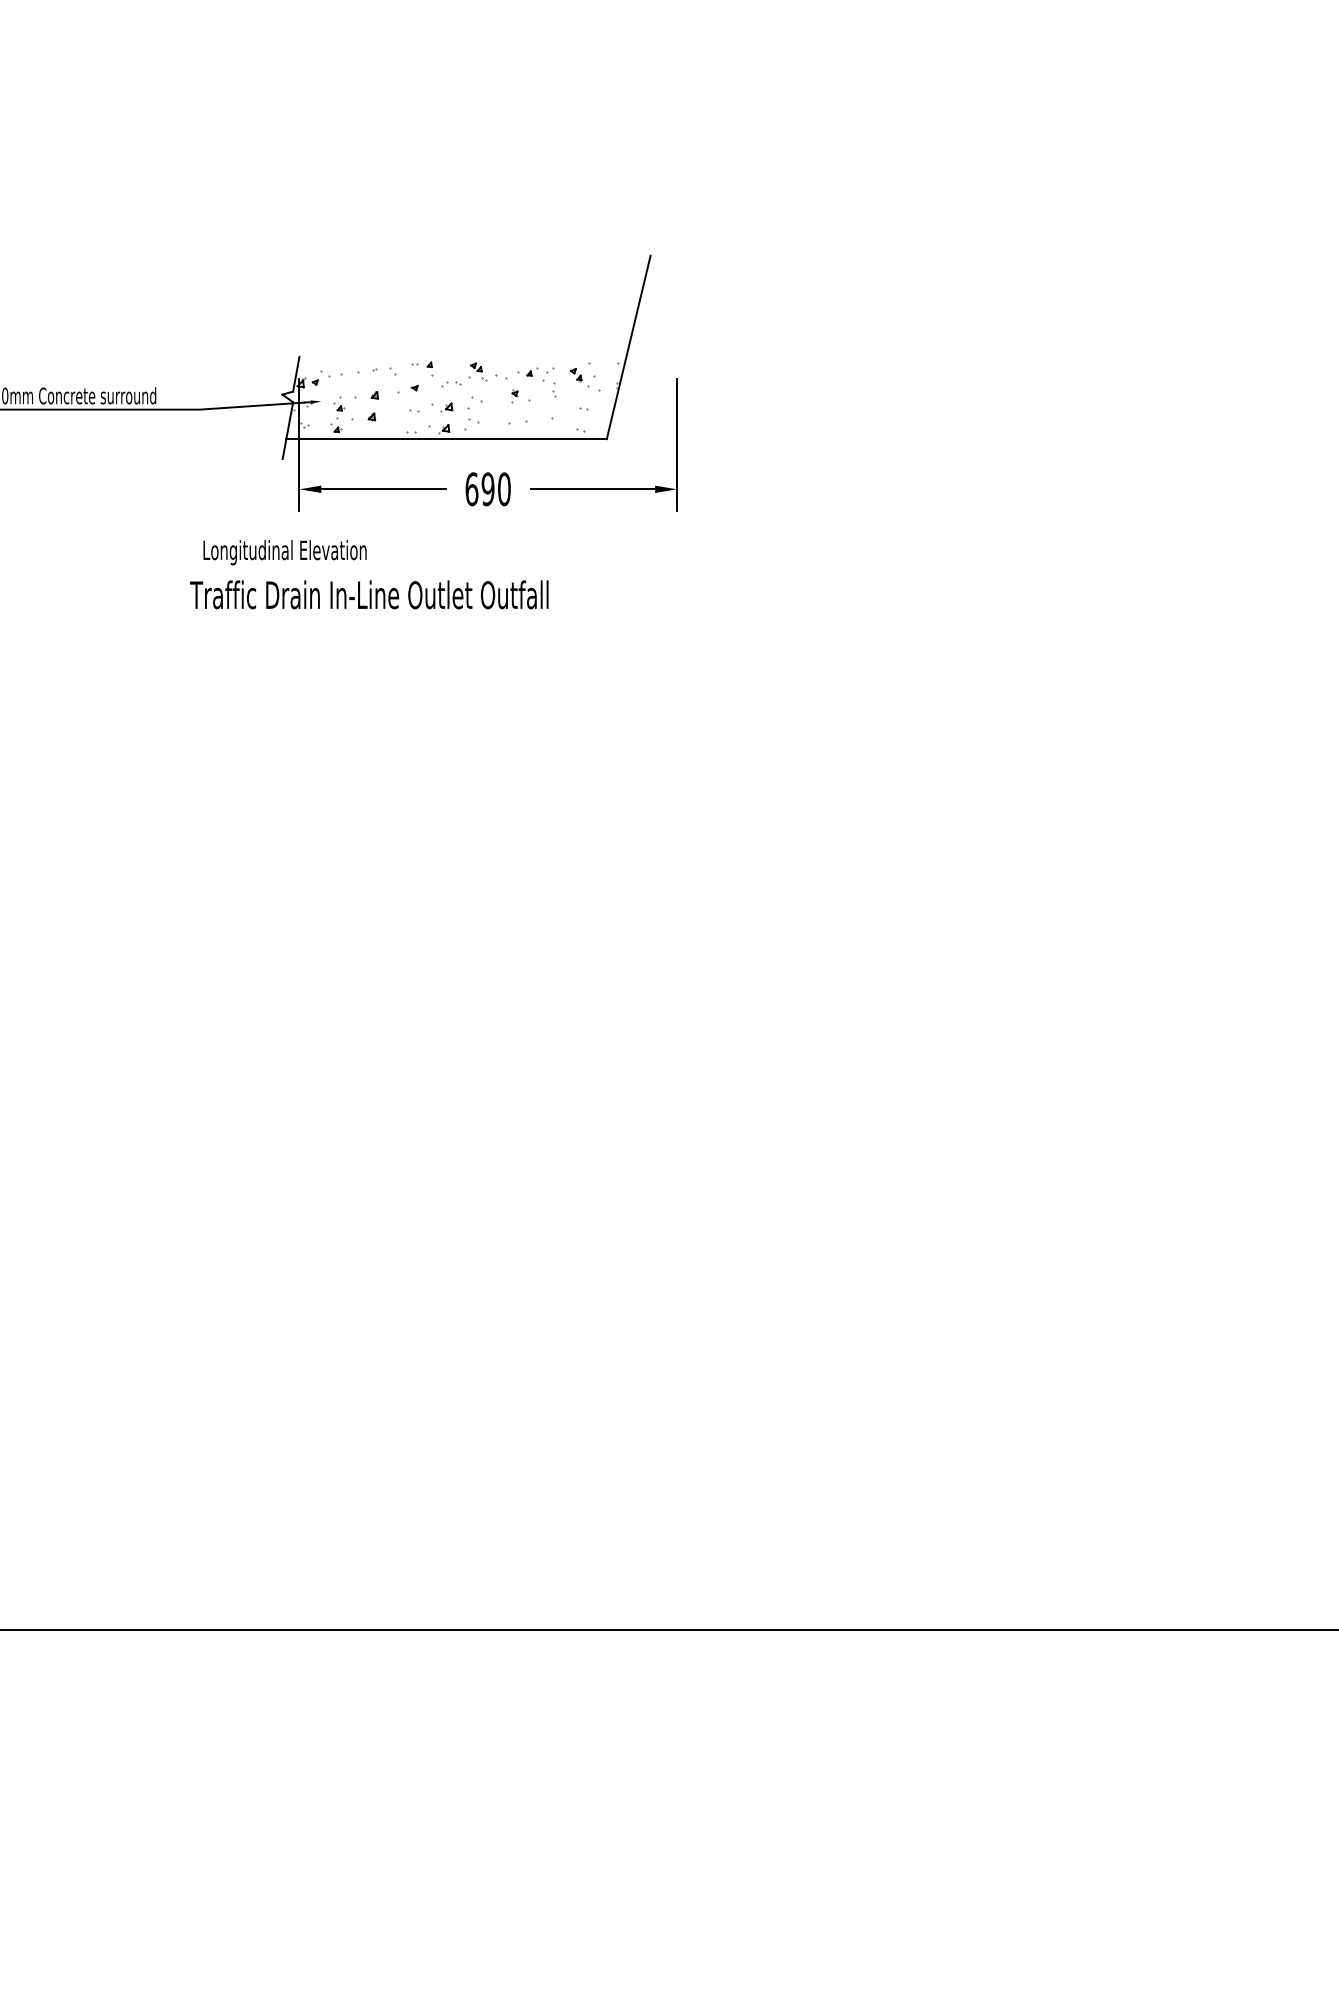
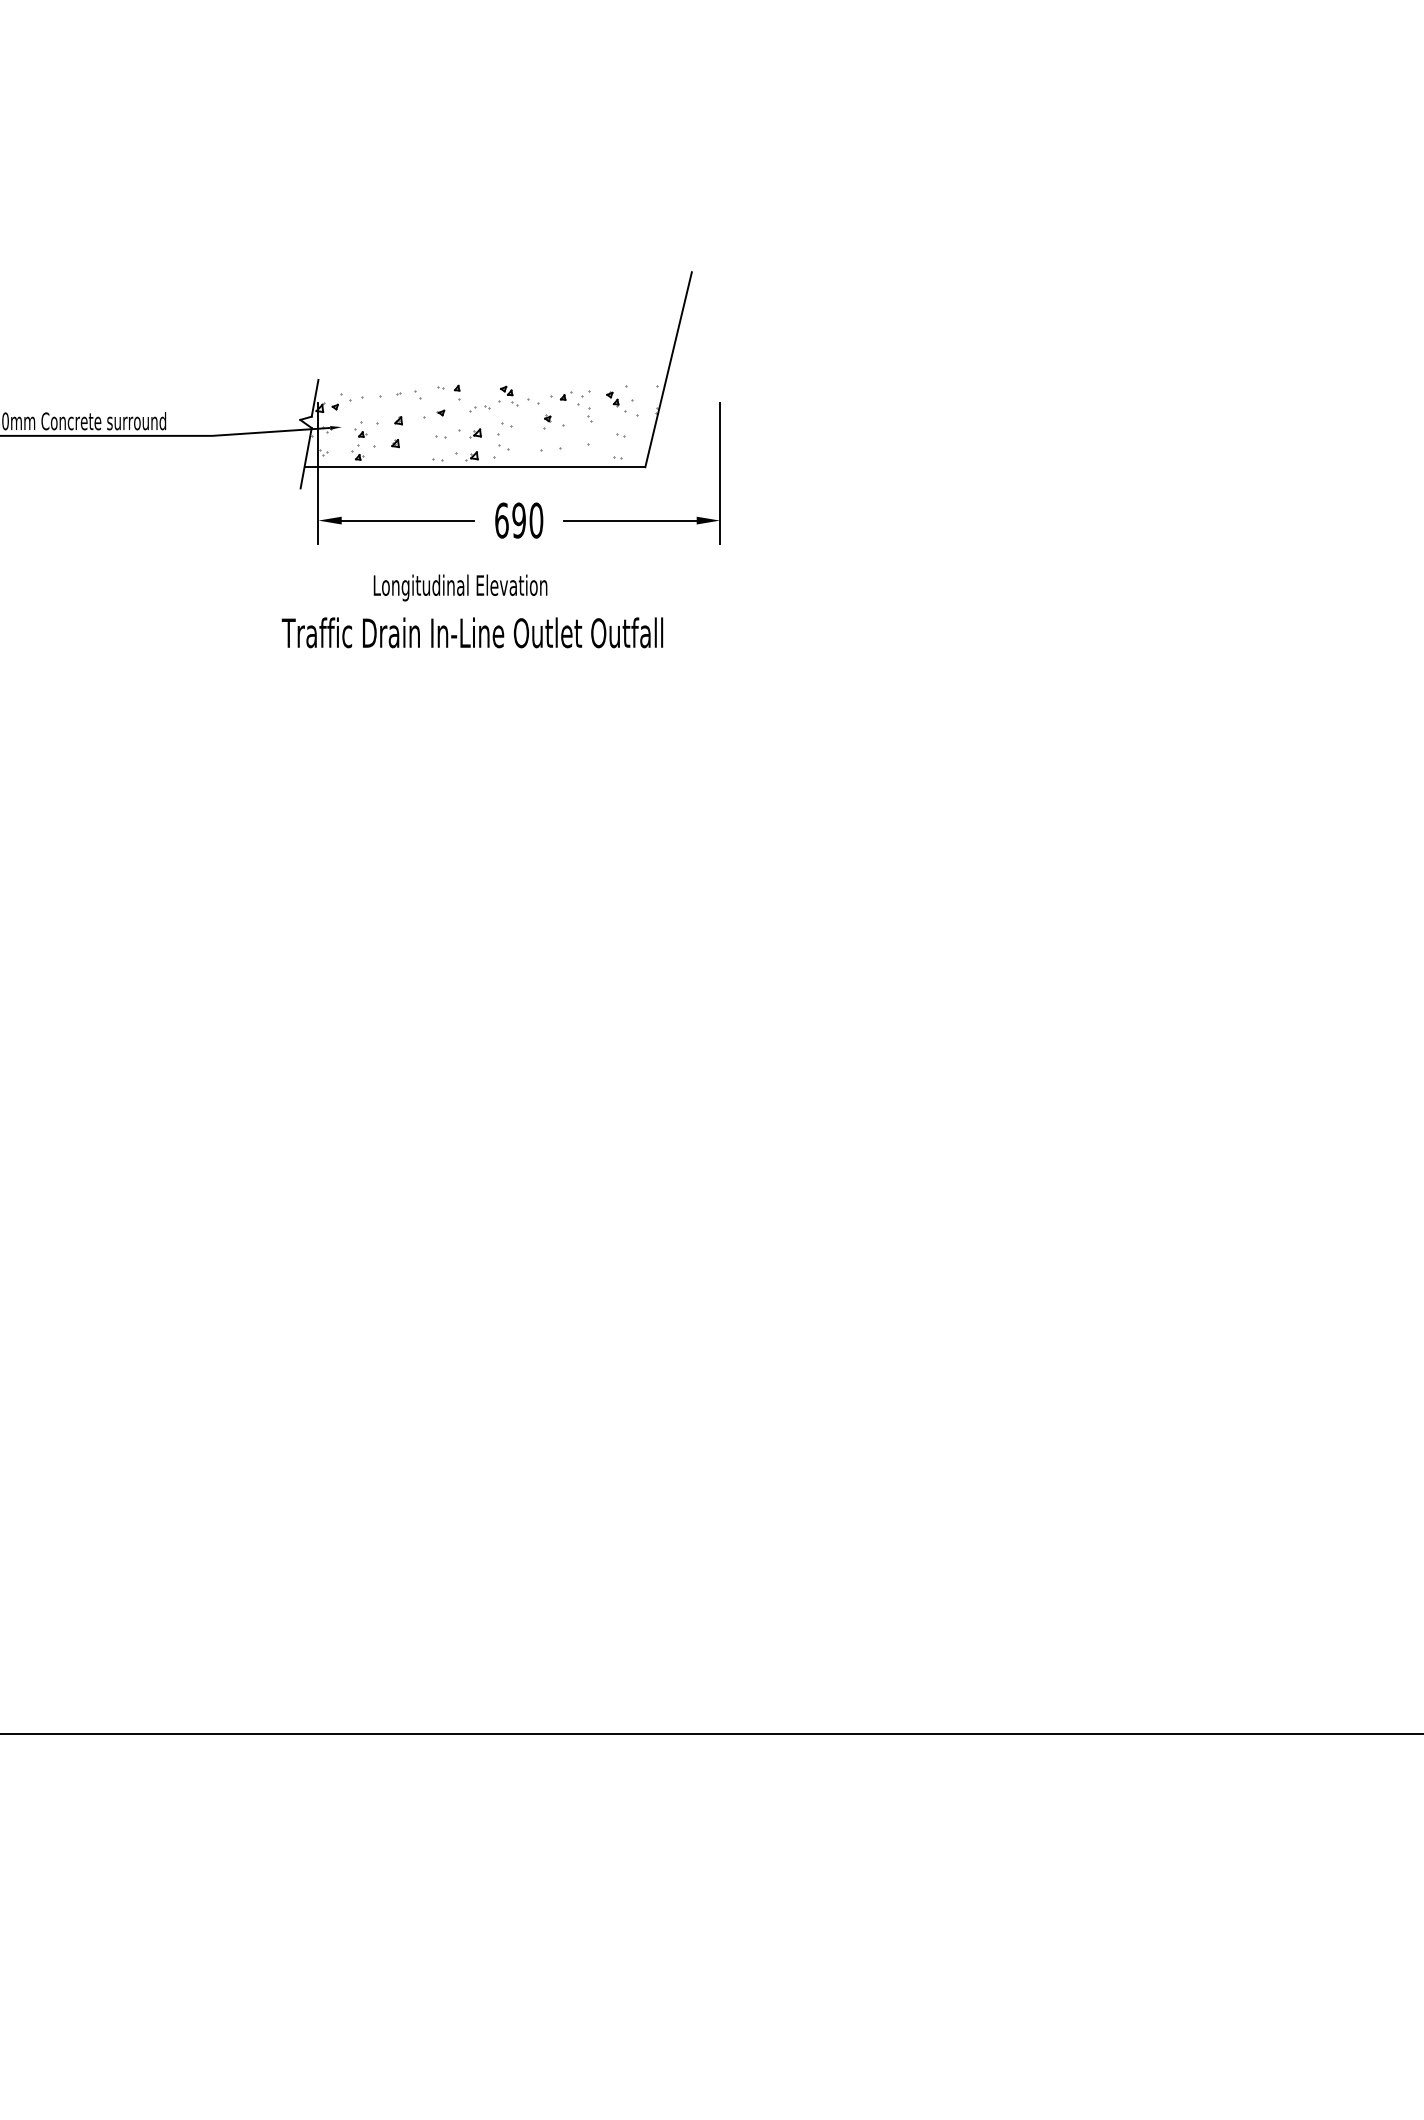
text: (284, 552) -> (459, 587), moved
text: (369, 594) -> (472, 632), moved

